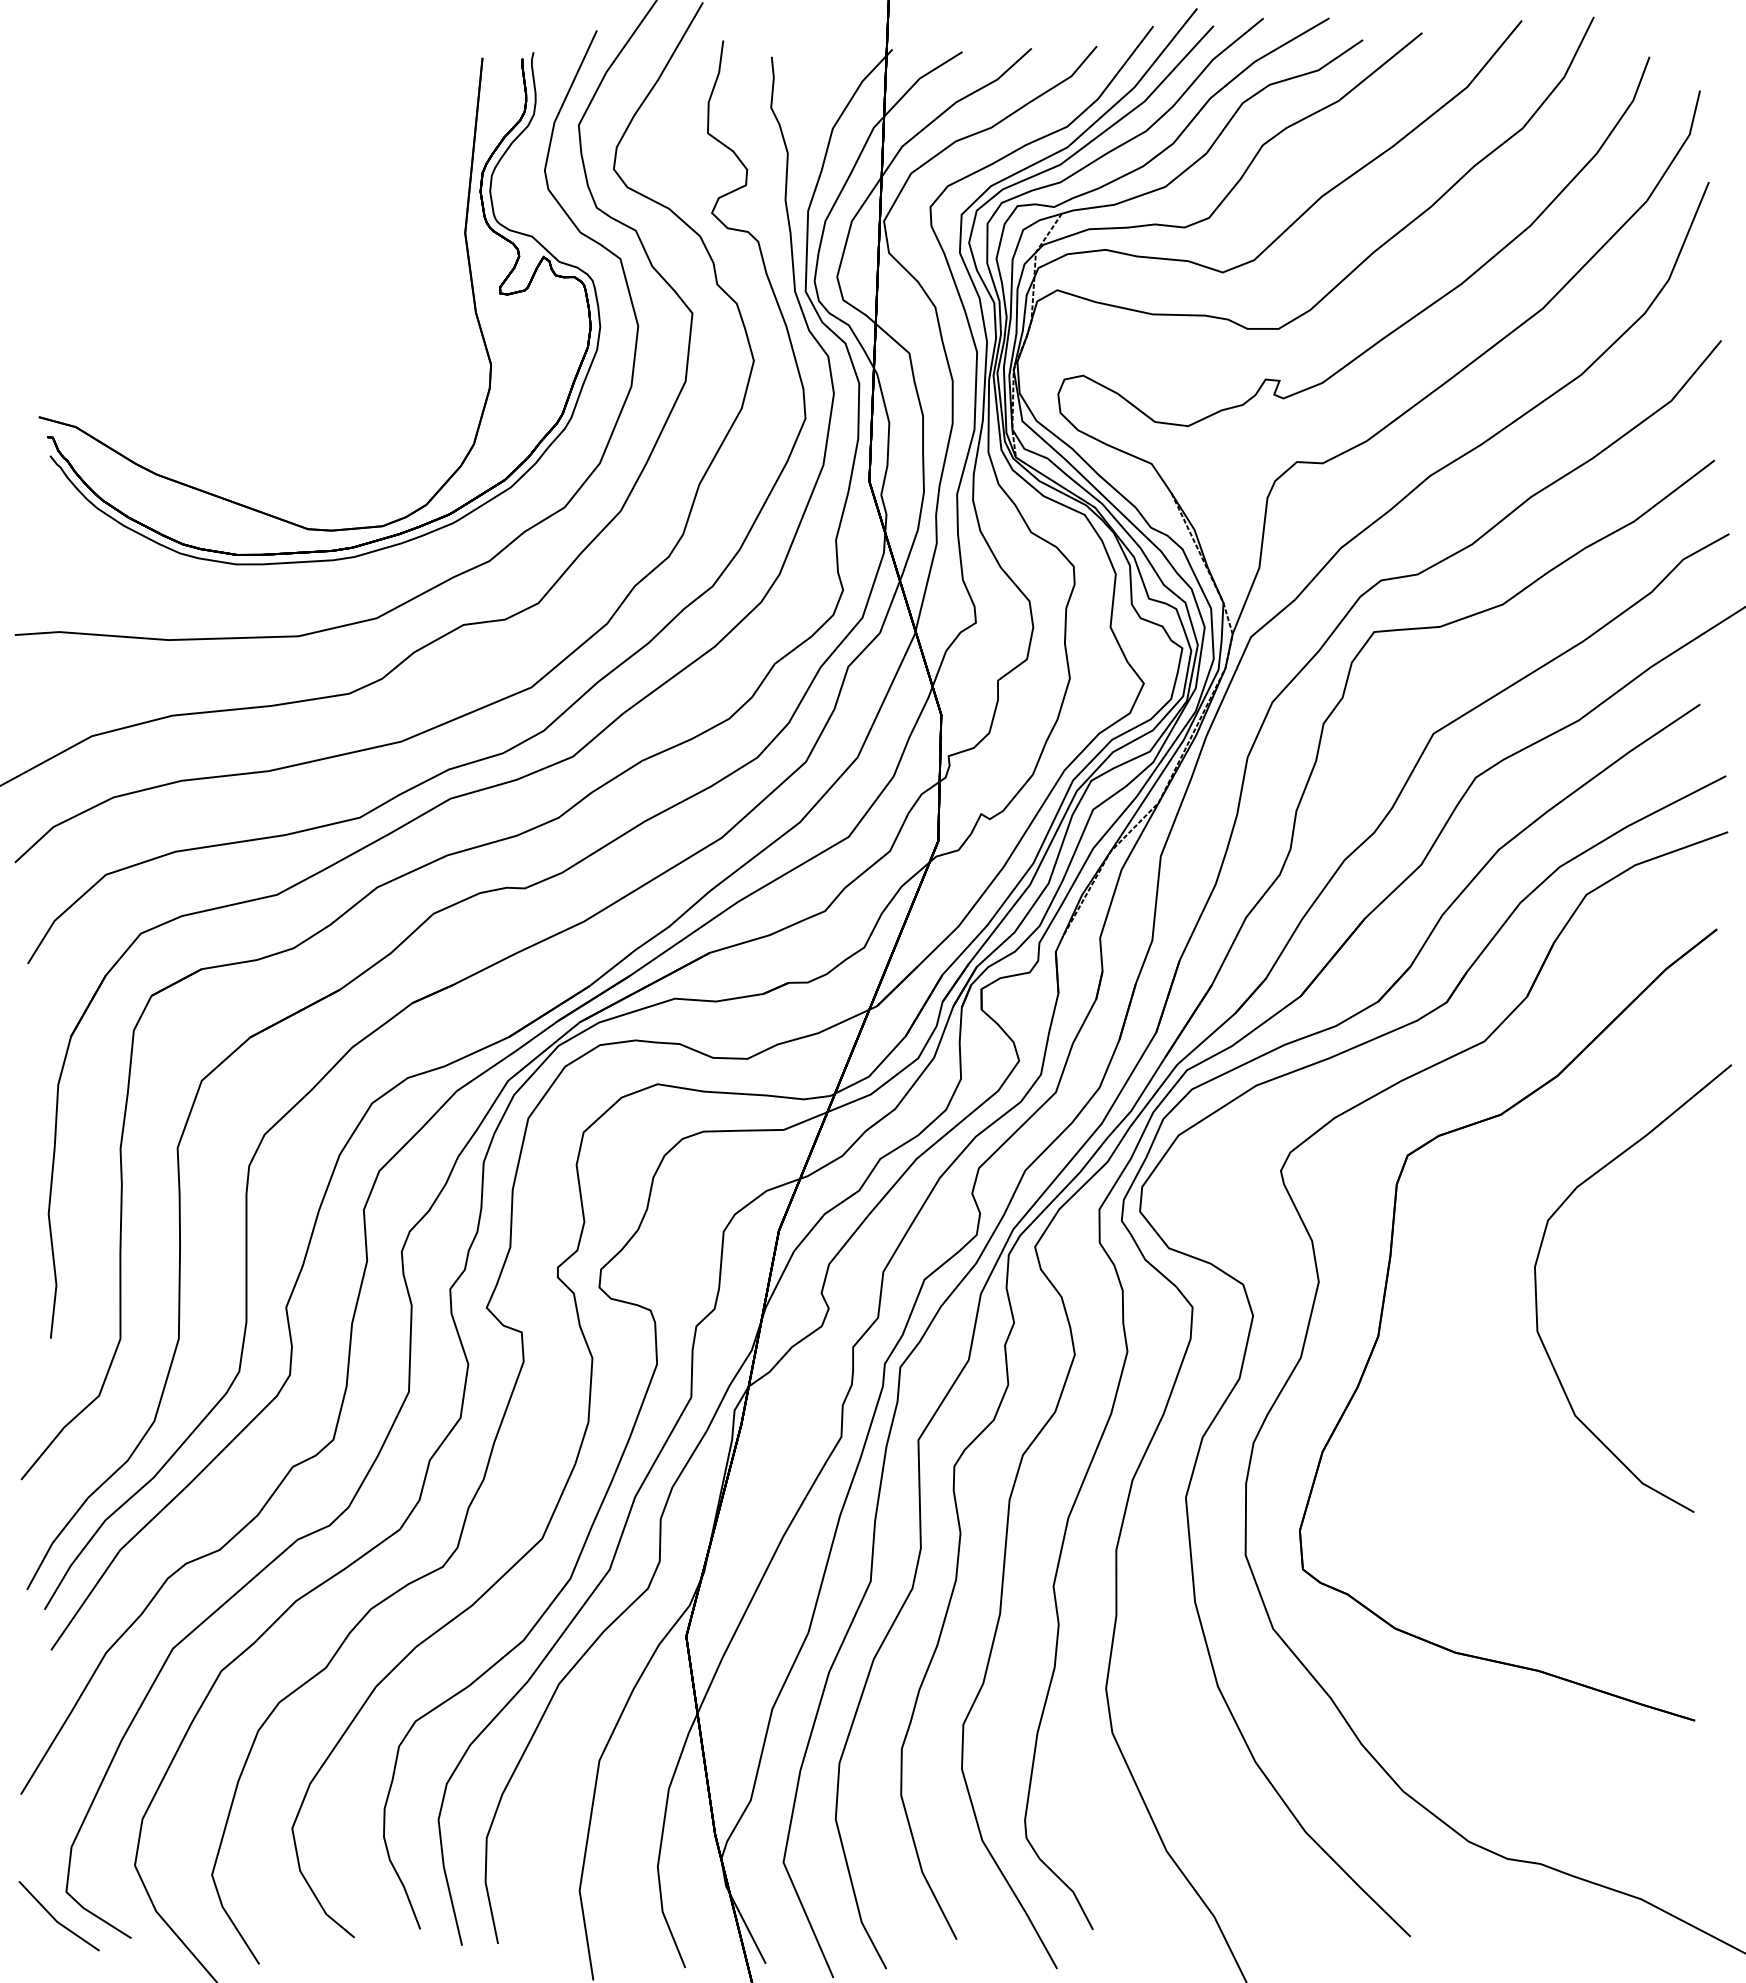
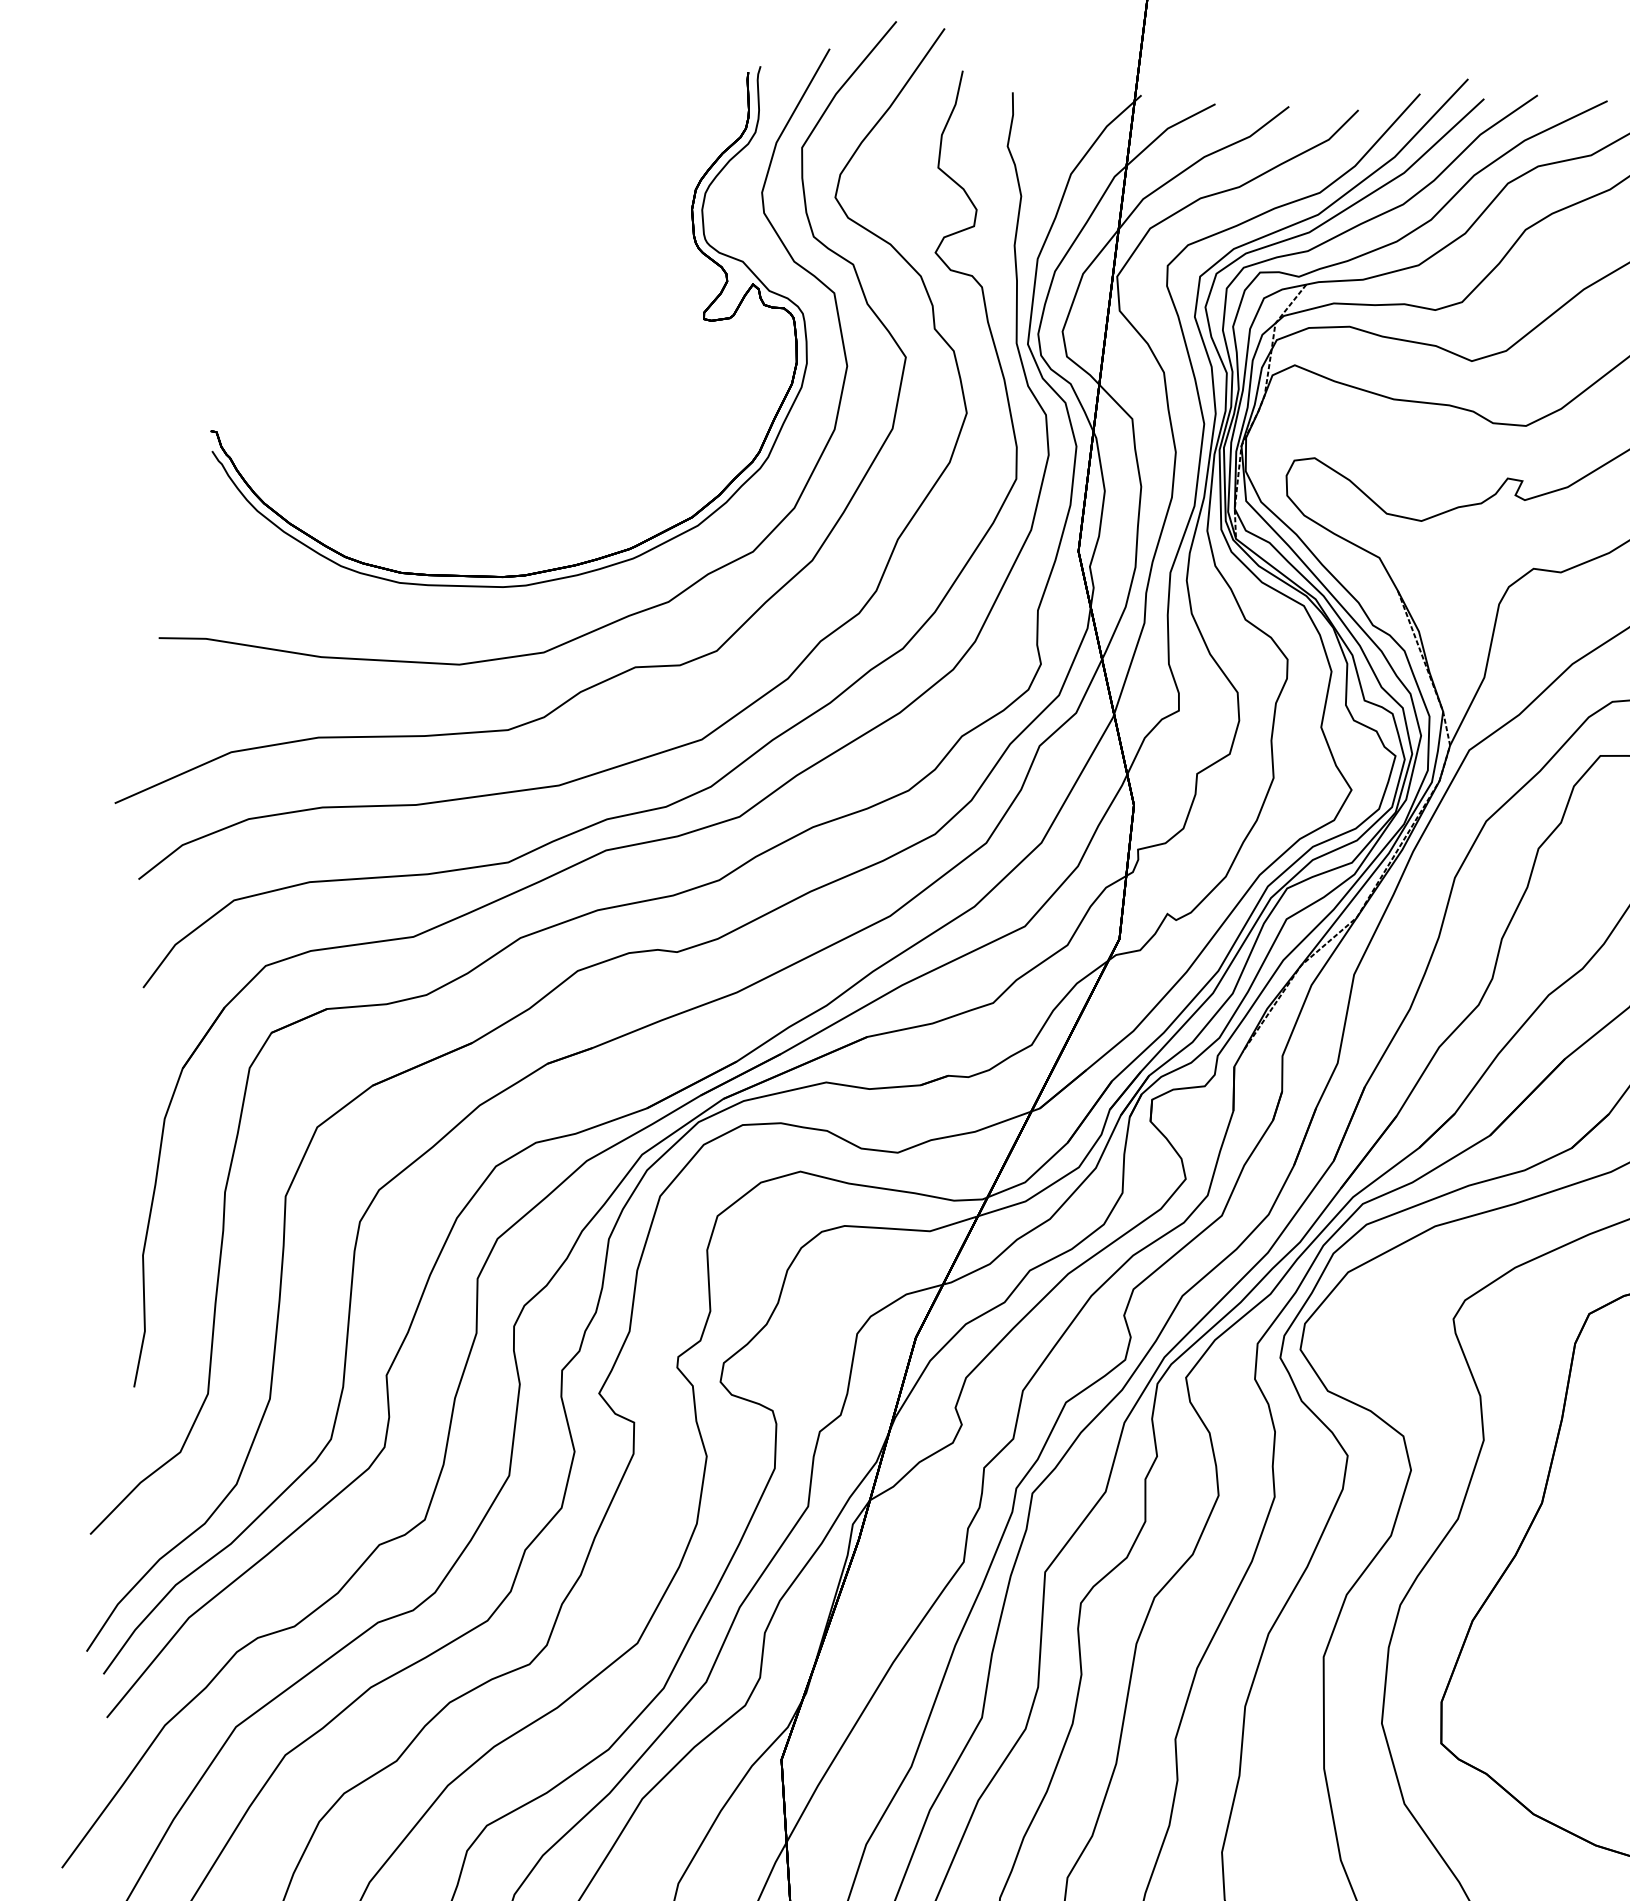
part: (196, 487) -> (364, 497), removed

